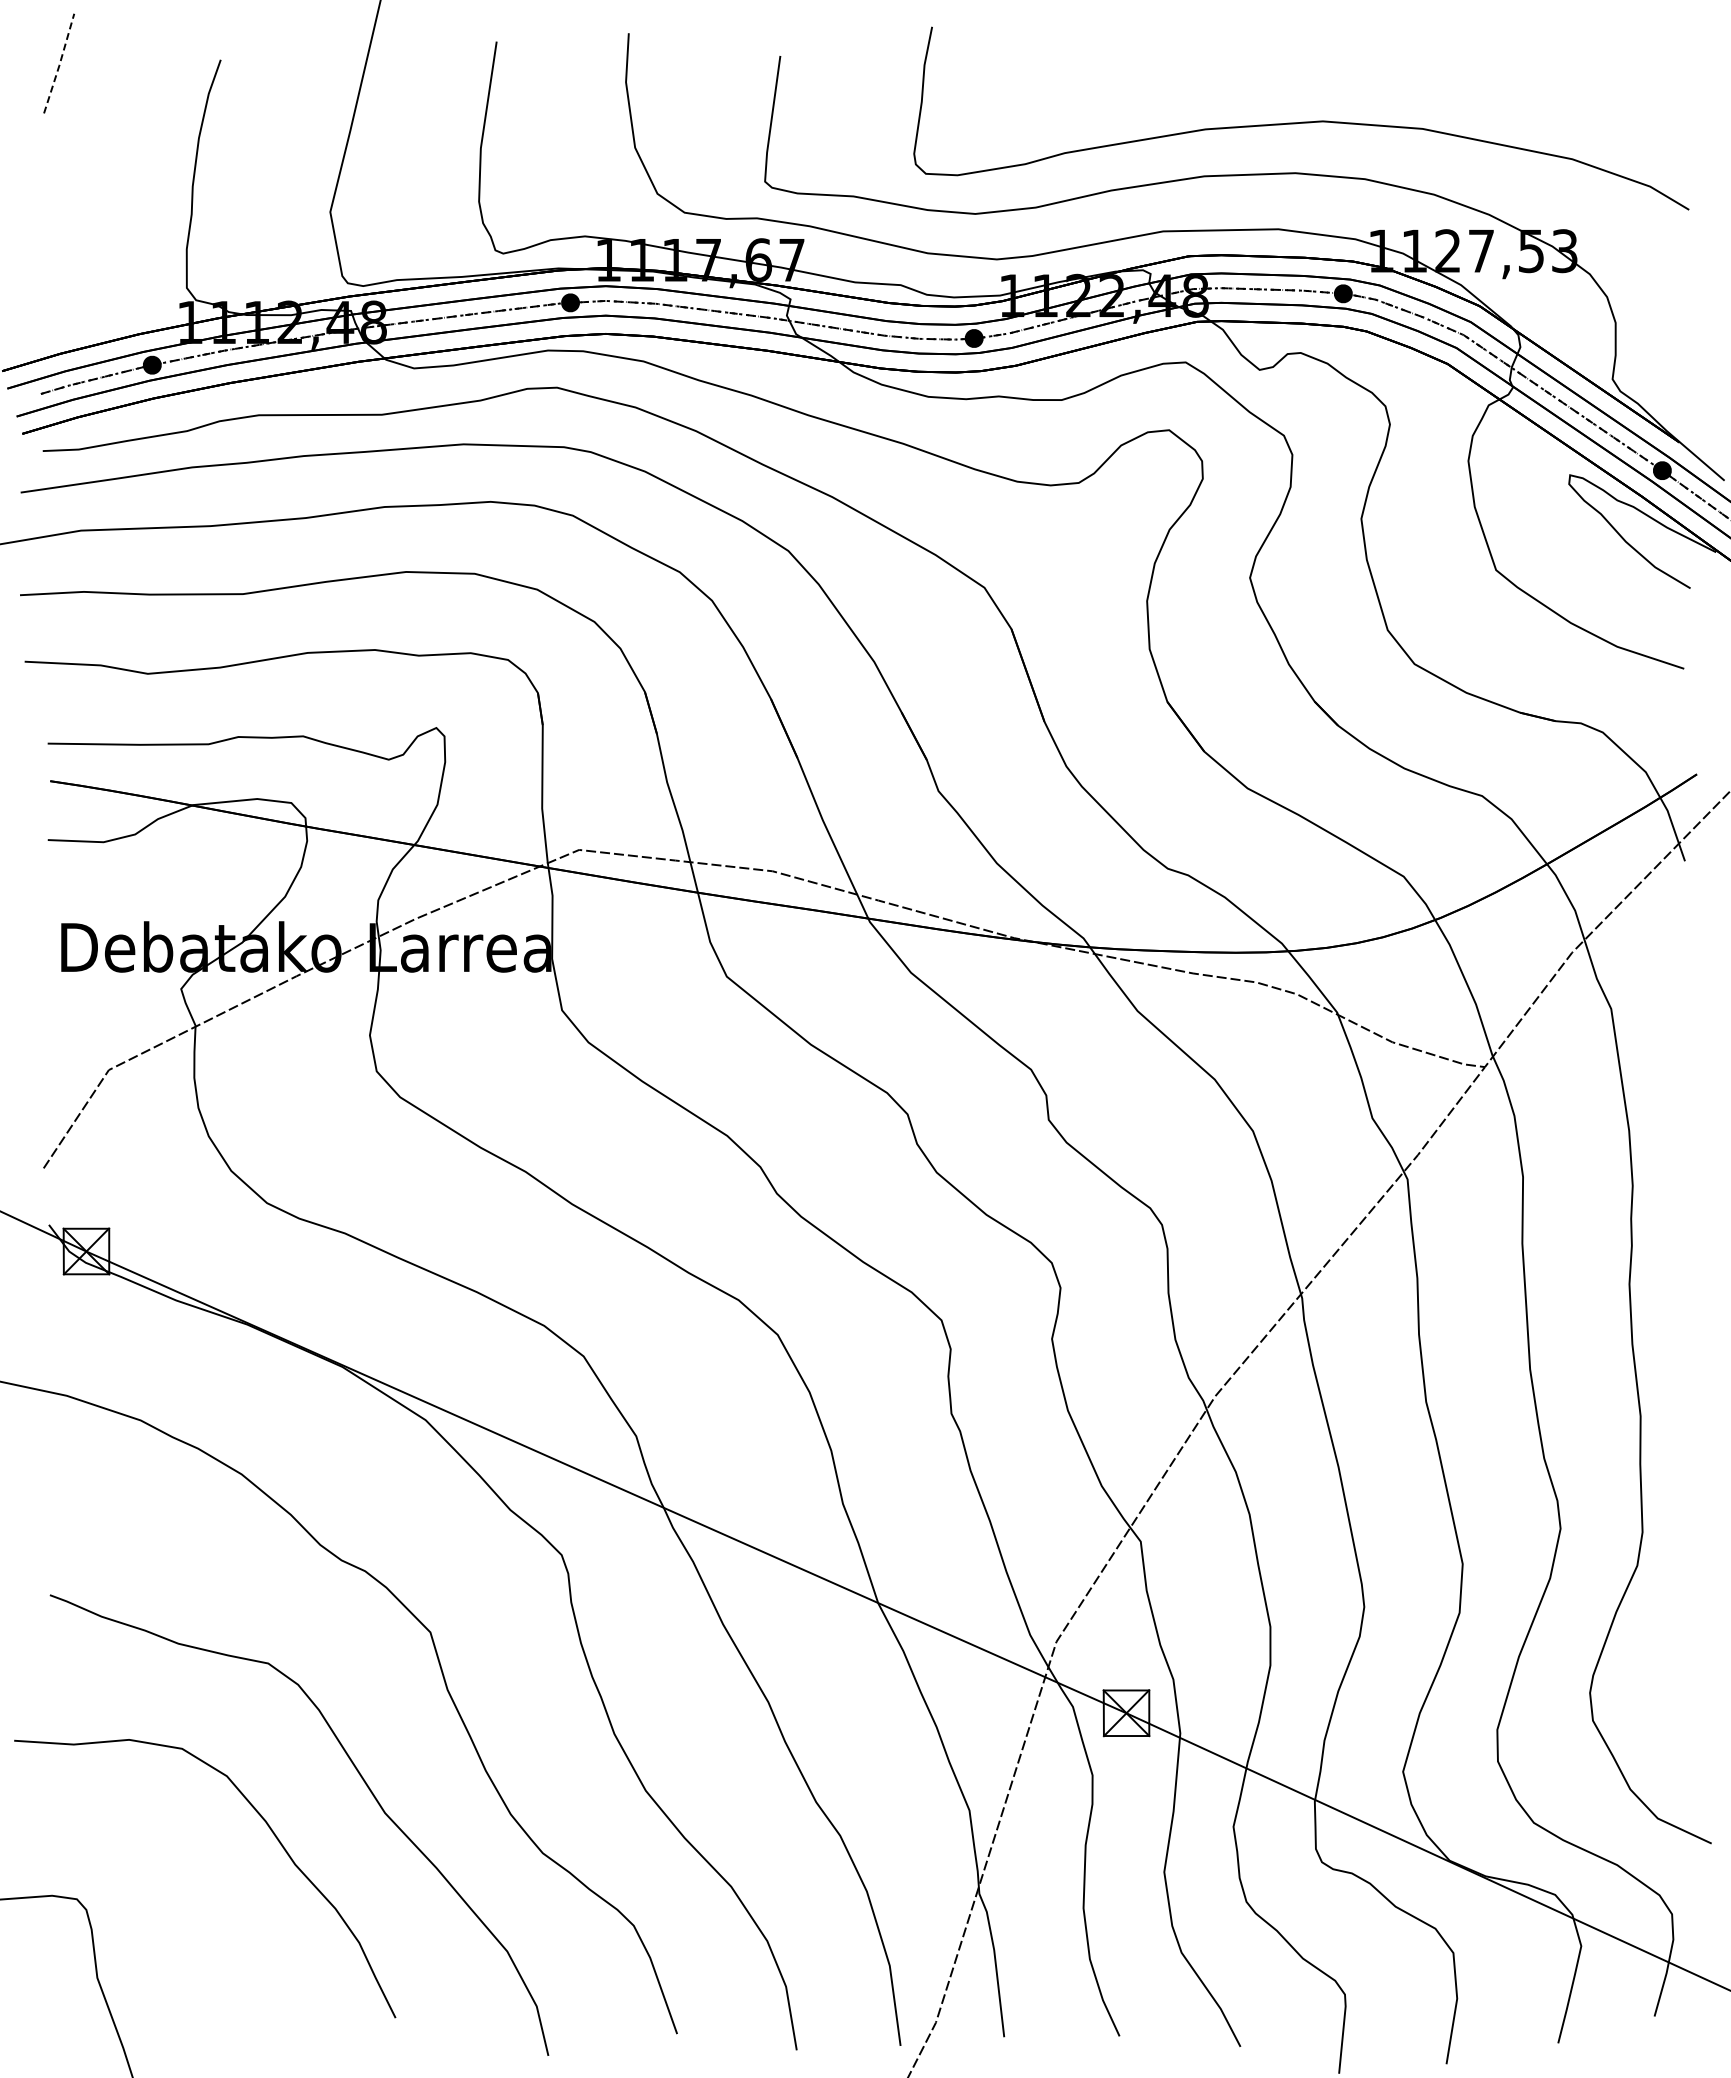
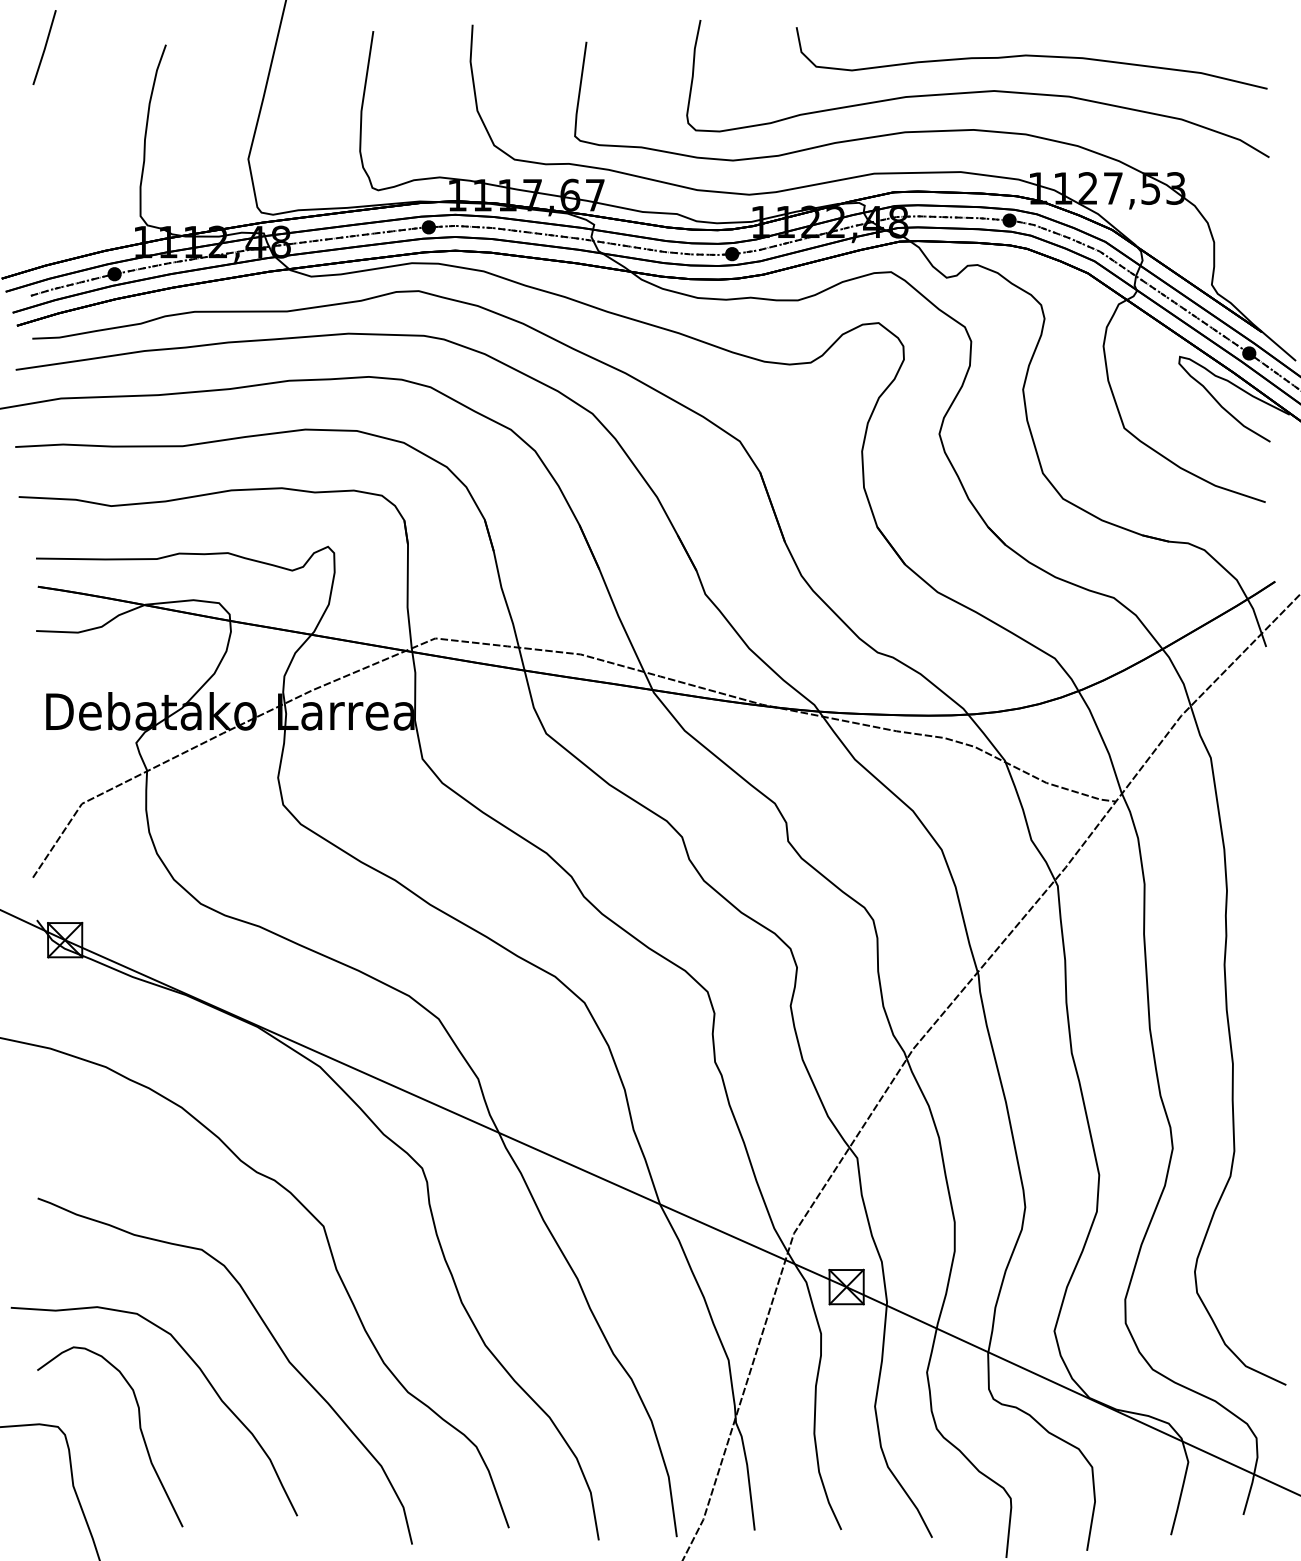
line: (59, 64) -> (44, 48), dashed -> solid
curve: (1372, 75) -> (1031, 56), added
curve: (185, 1901) -> (139, 1428), added

